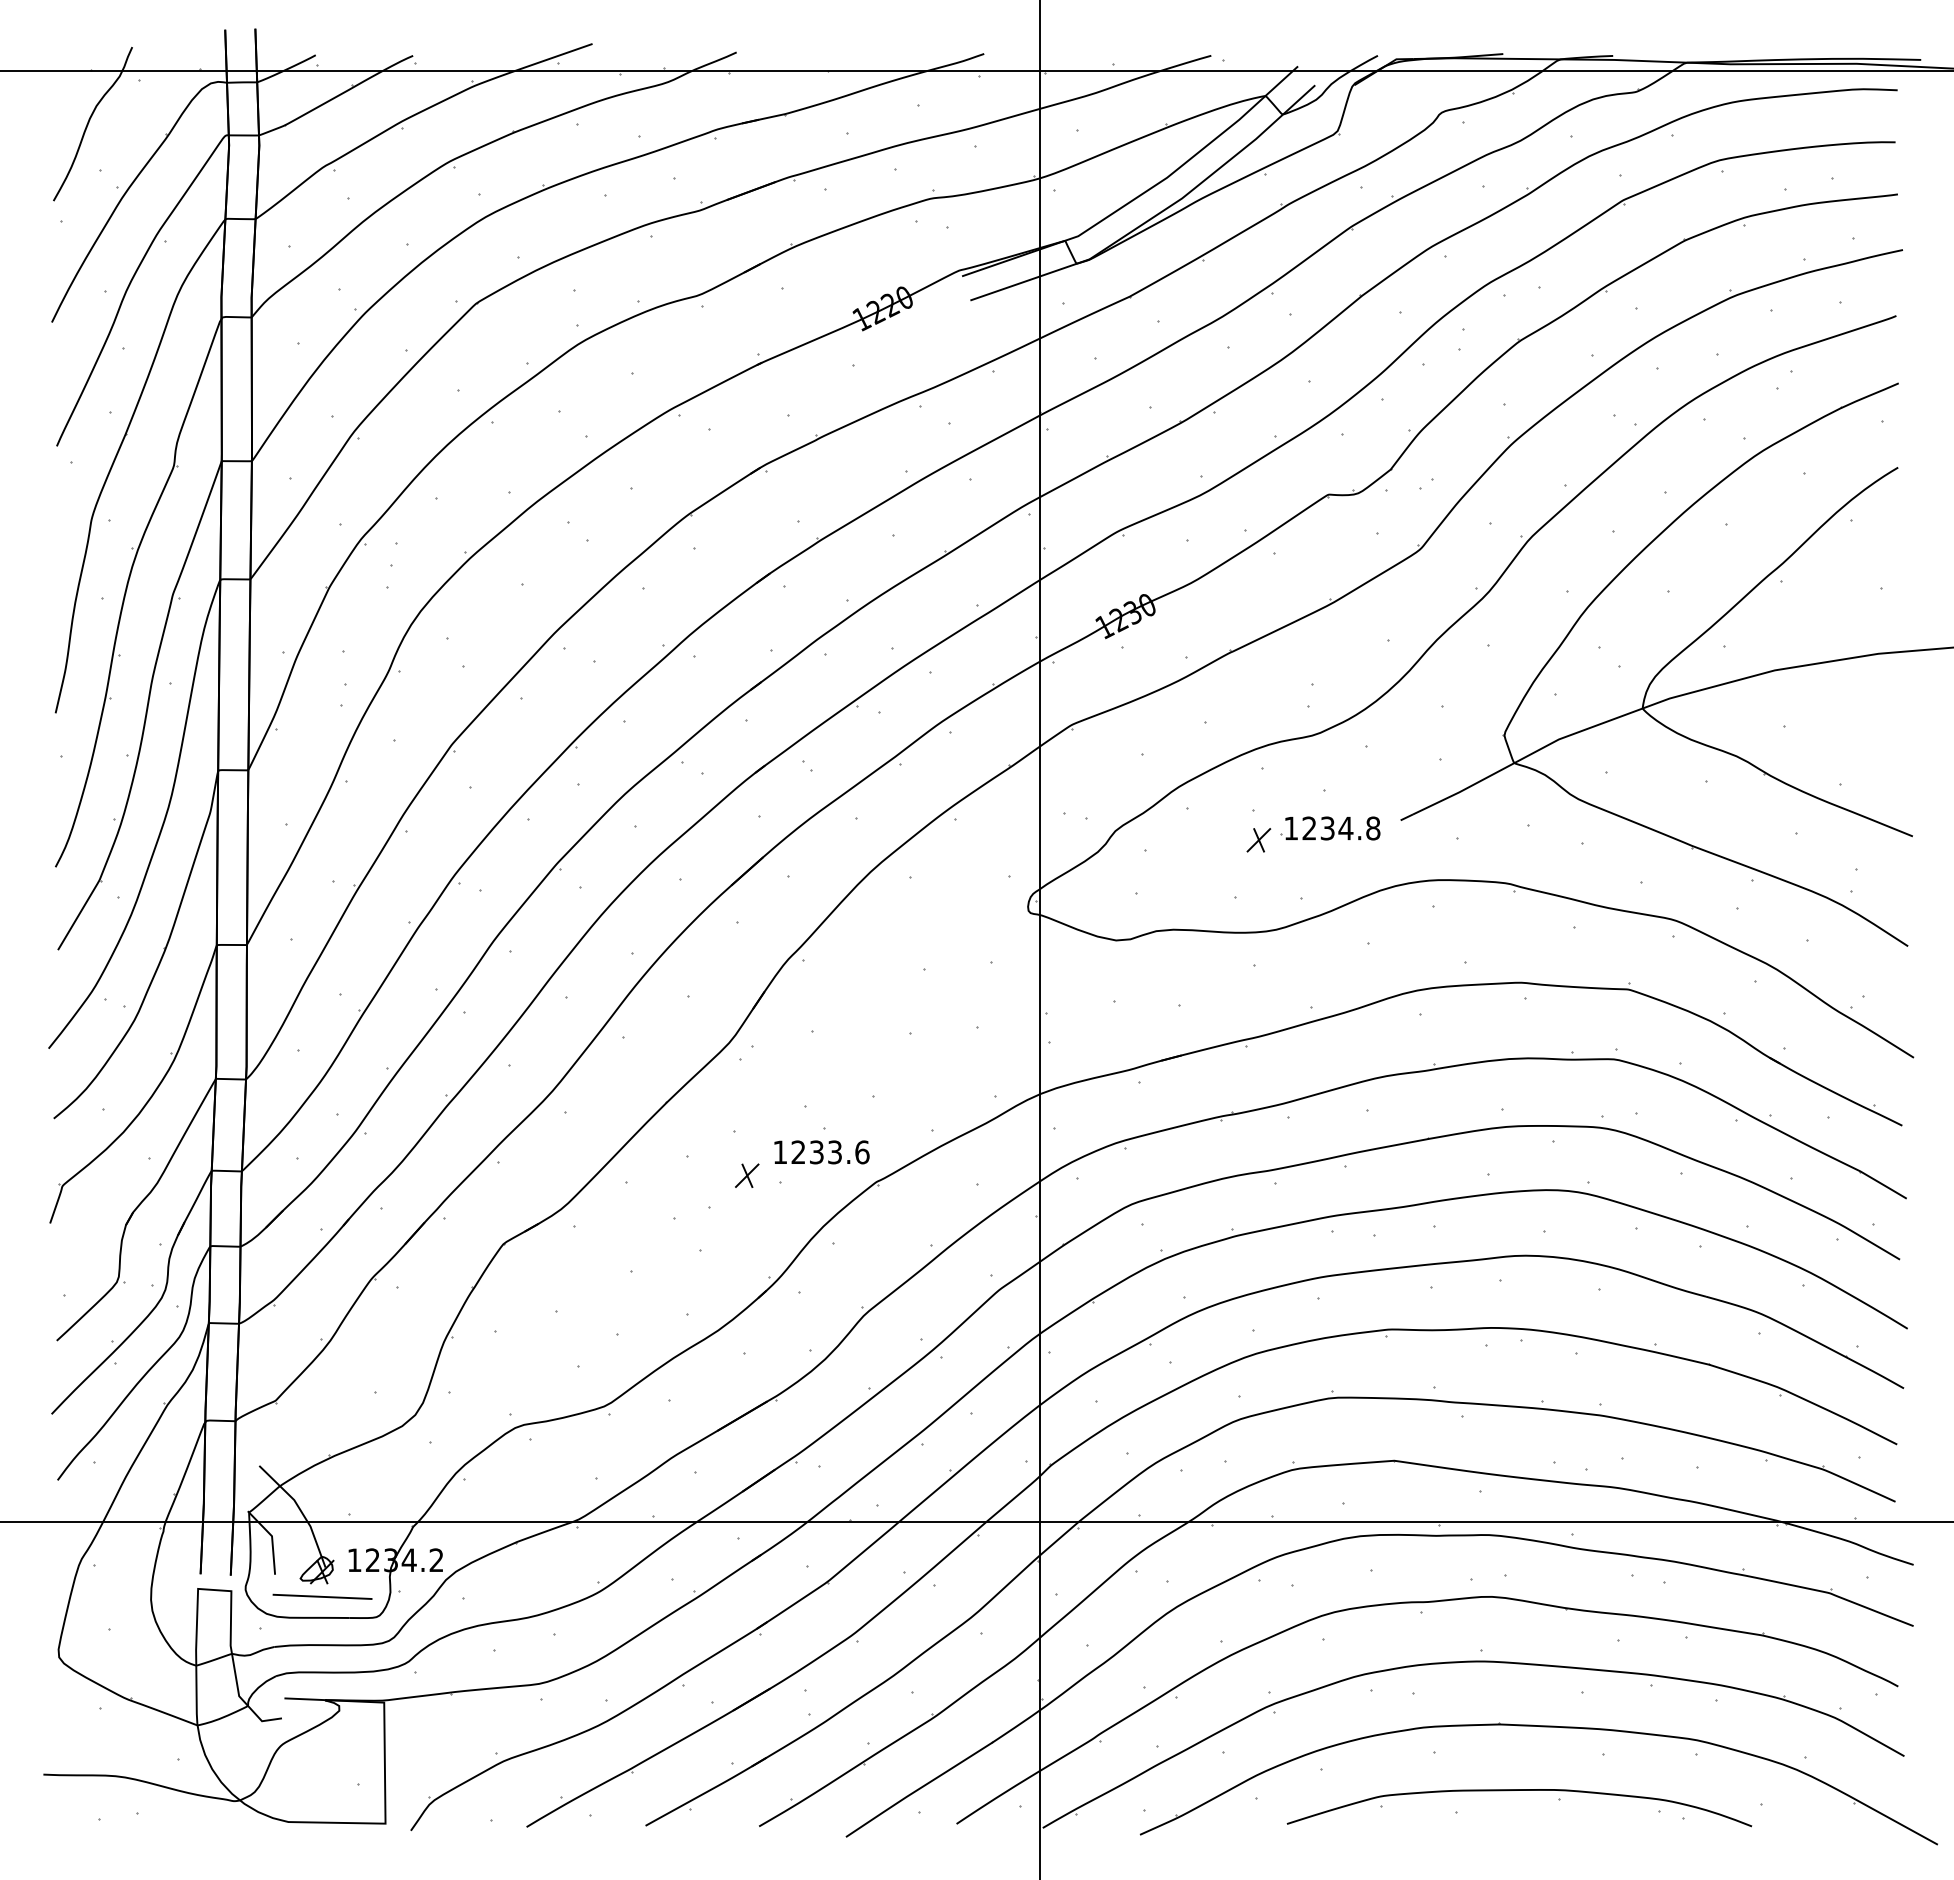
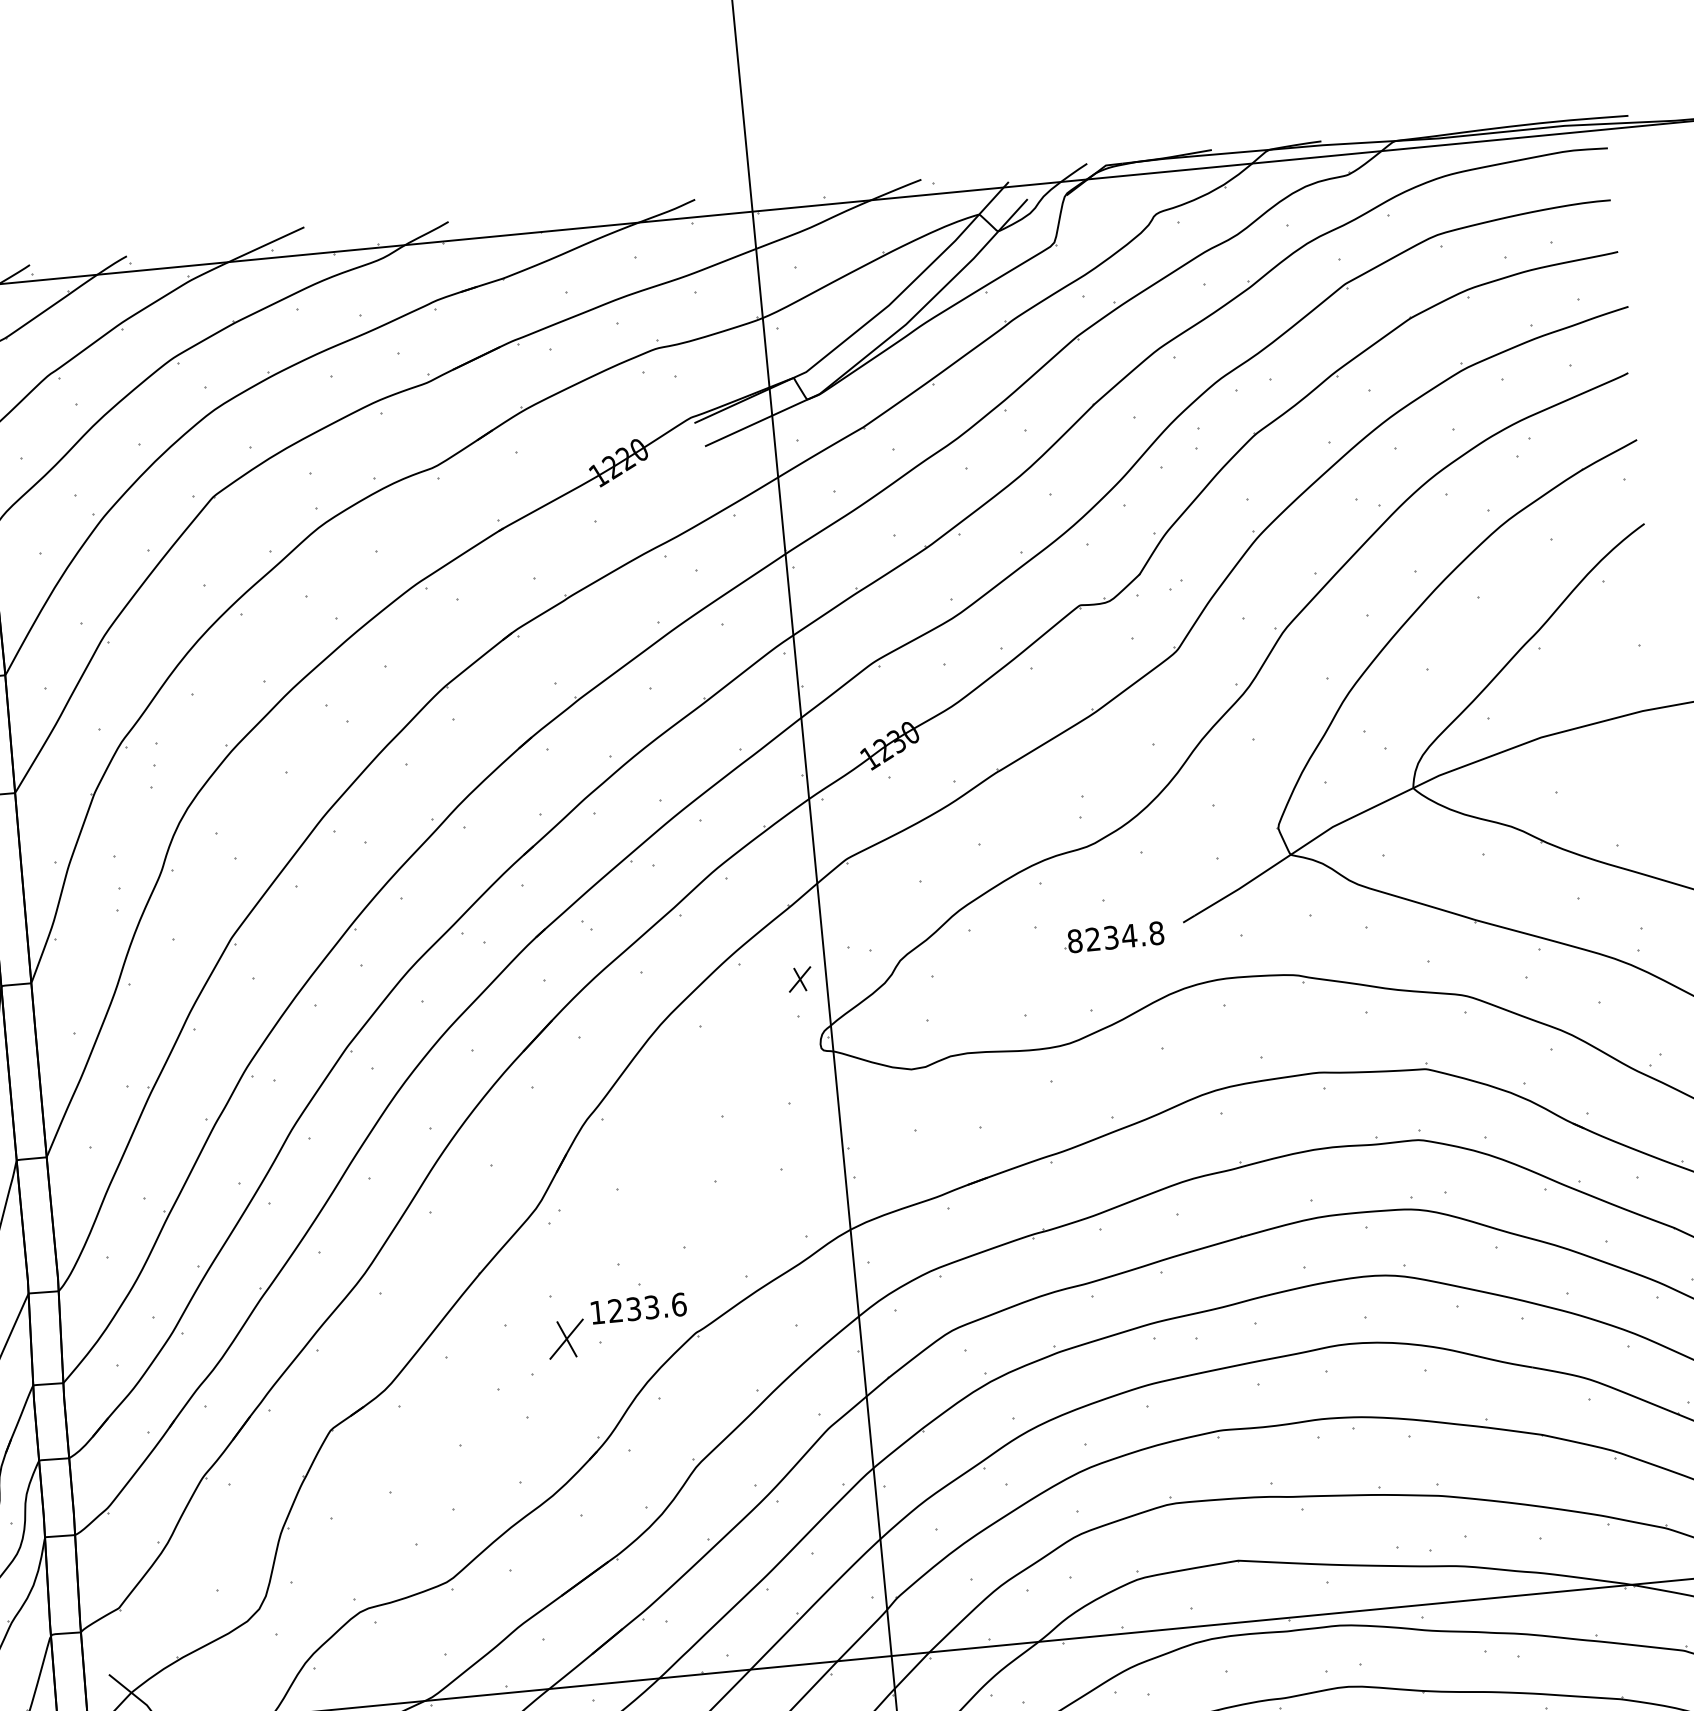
text: (1291, 828) -> (1075, 941), 1234.8 -> 8234.8
part: (1258, 840) -> (799, 979), moved
part: (747, 1175) -> (567, 1338), size x1.6

